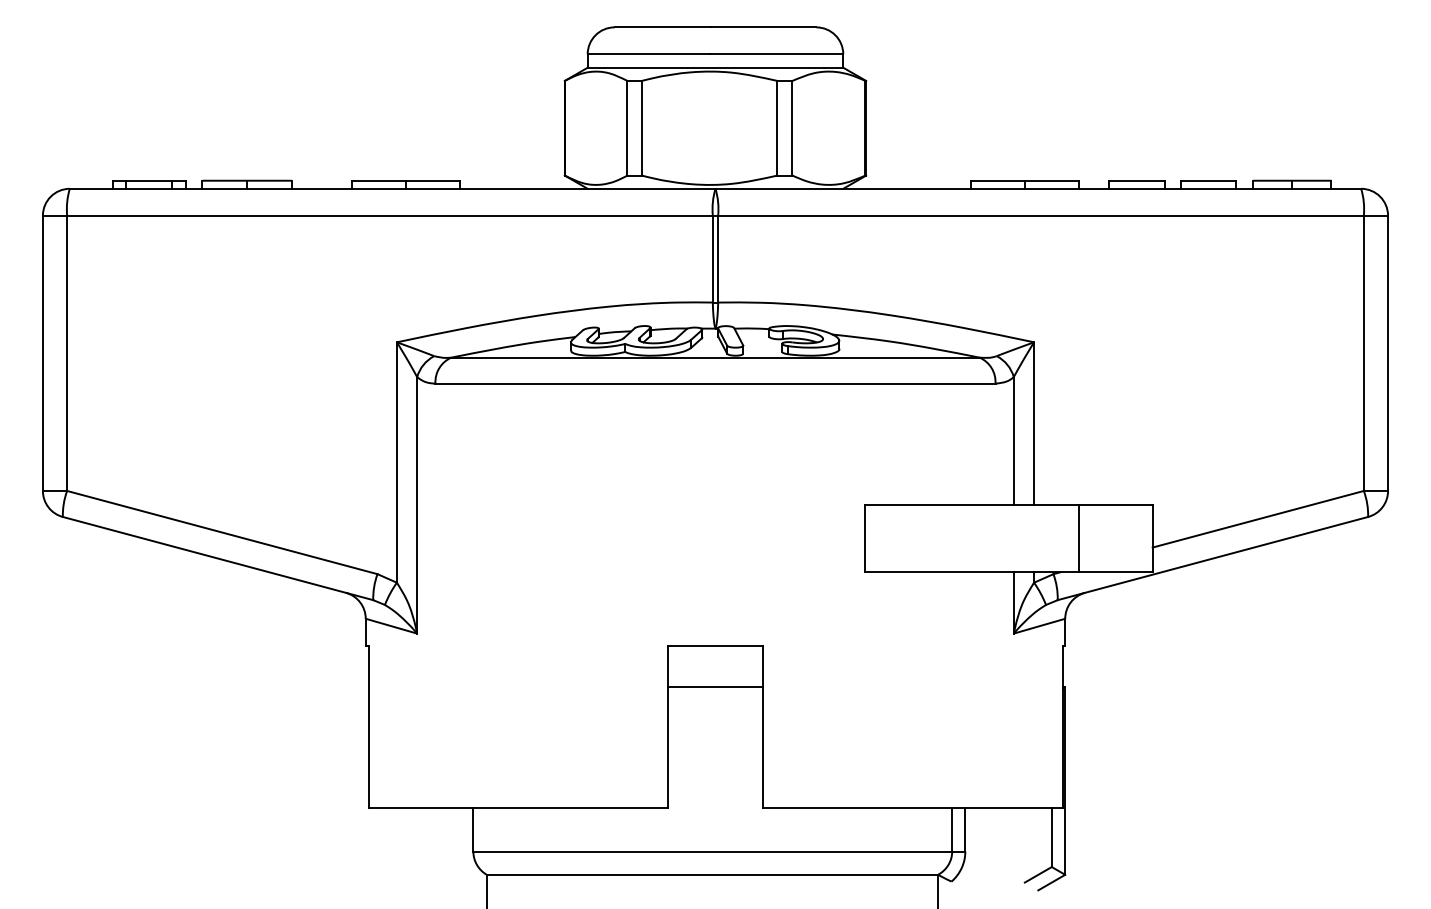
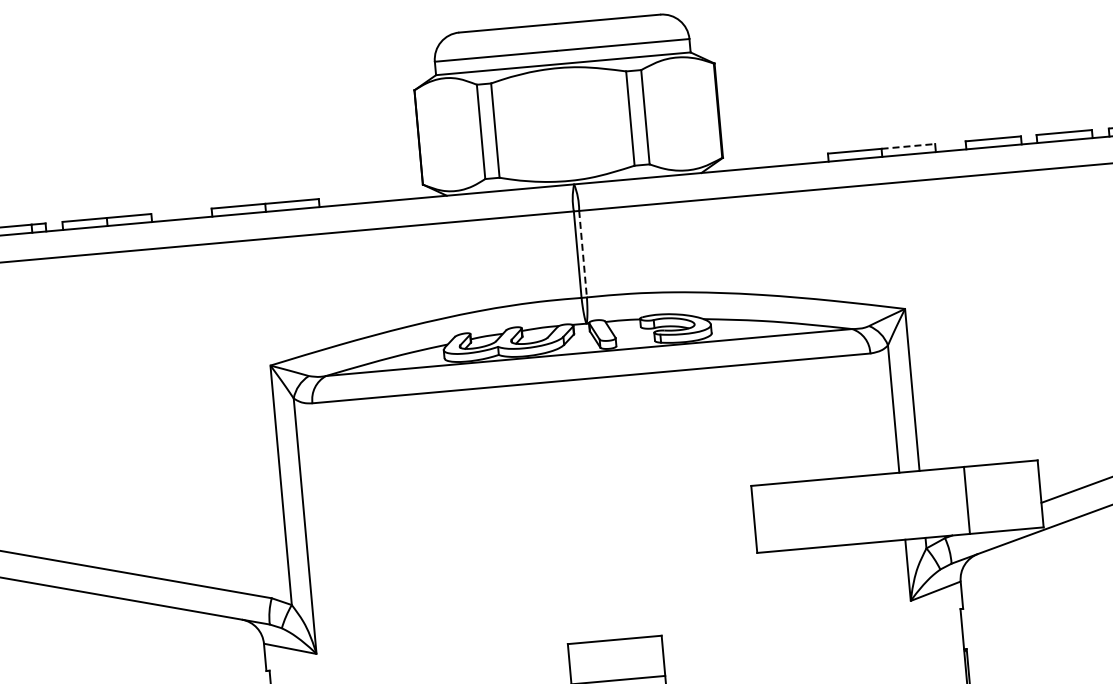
line: (1051, 180) -> (908, 146), solid -> dashed
line: (718, 259) -> (583, 254), solid -> dashed

